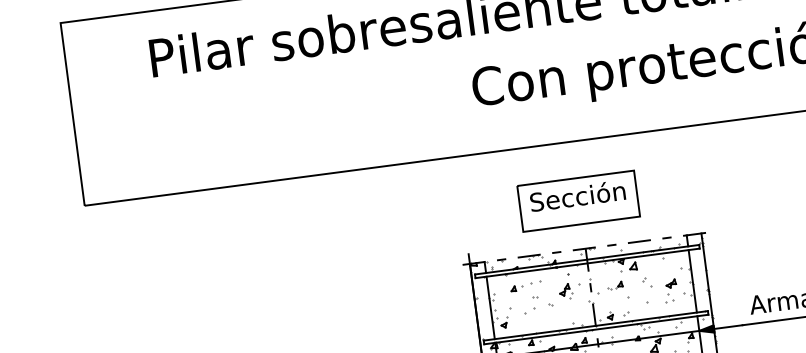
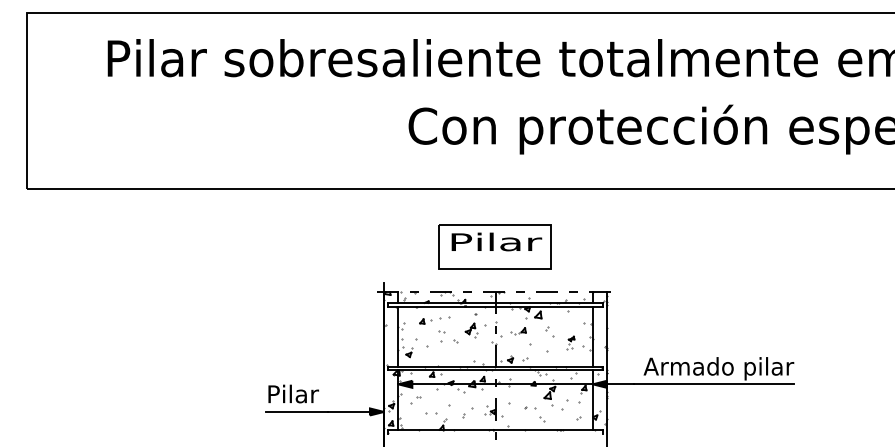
text: (578, 195) -> (495, 241), Sección -> Pilar
part: (670, 290) -> (570, 342), size x0.6
part: (529, 310) -> (434, 343), size x1.6

